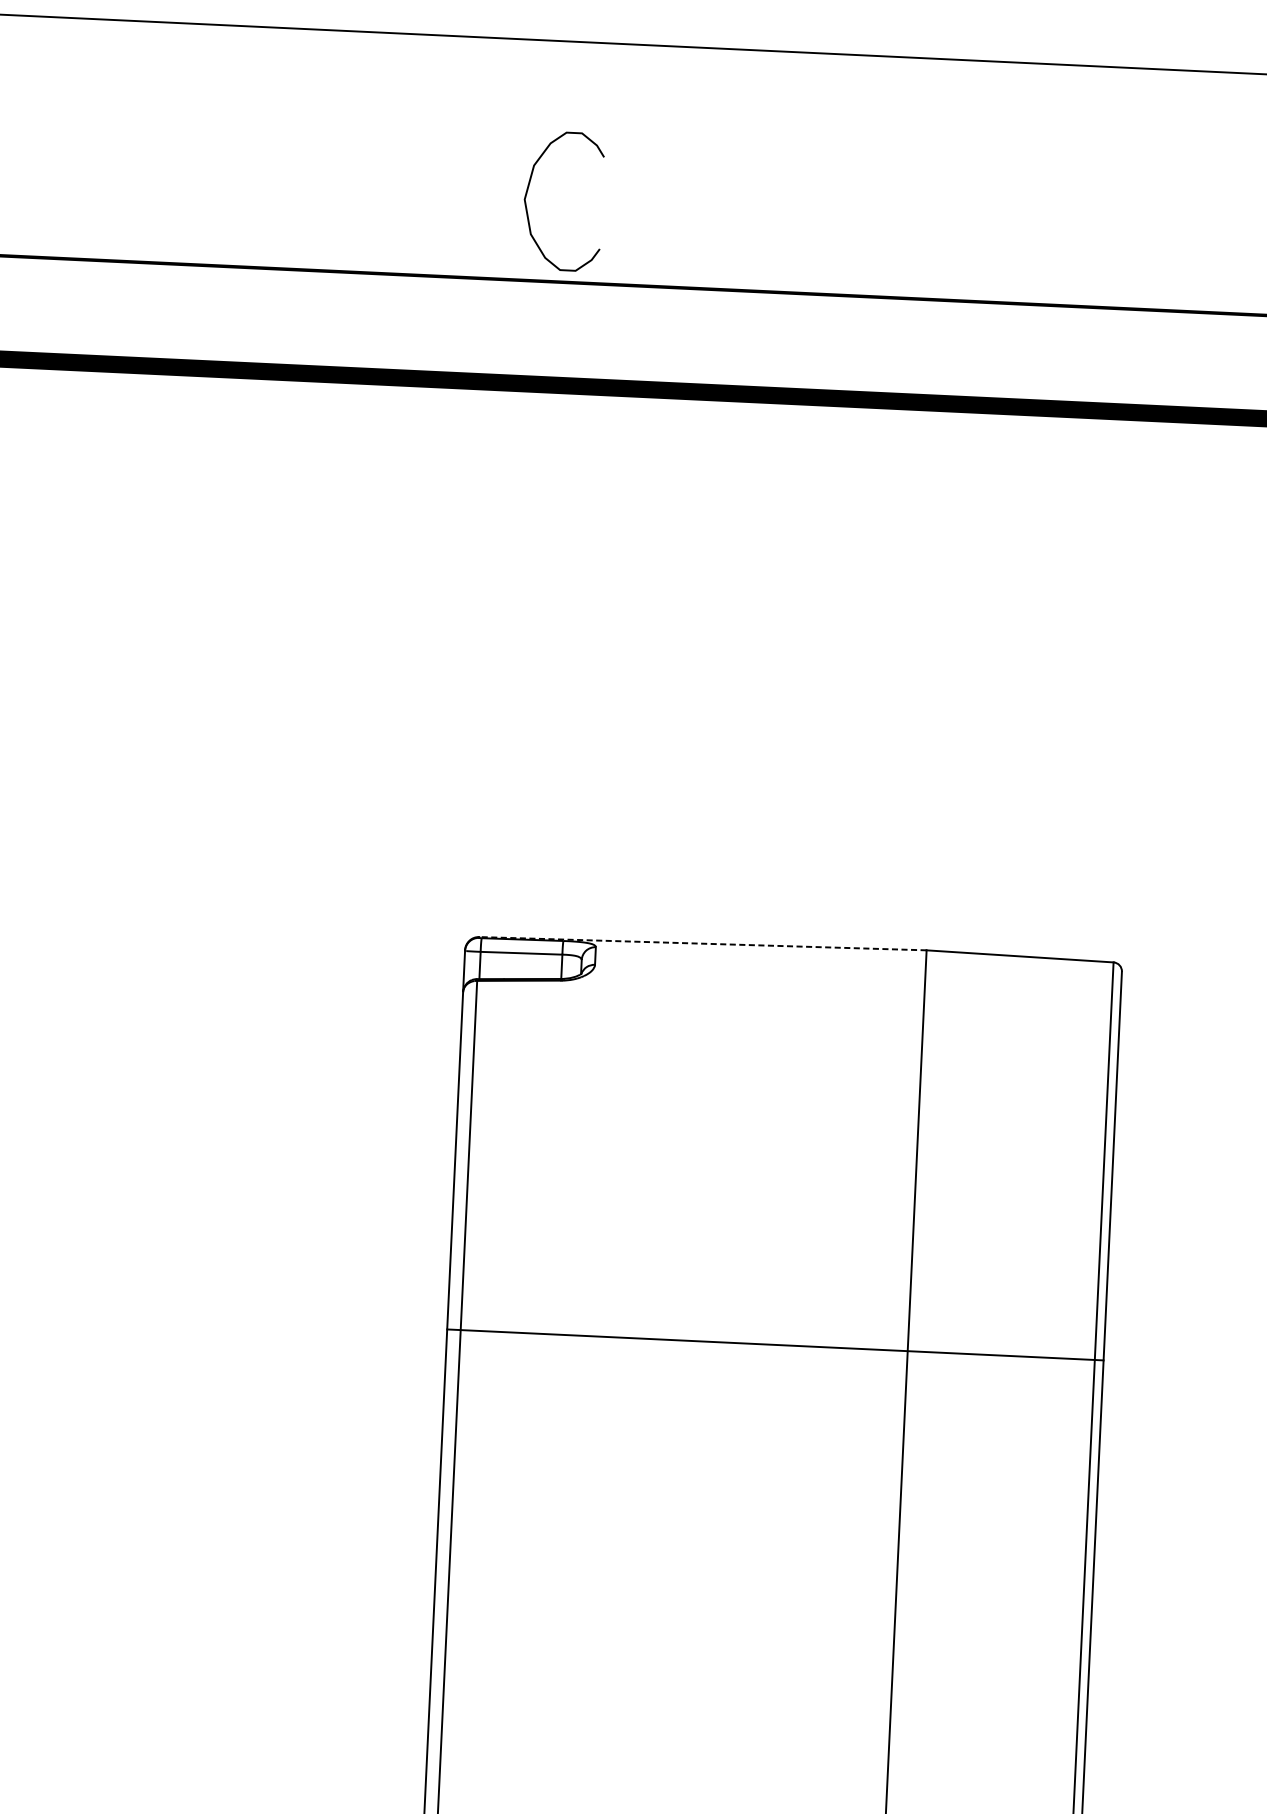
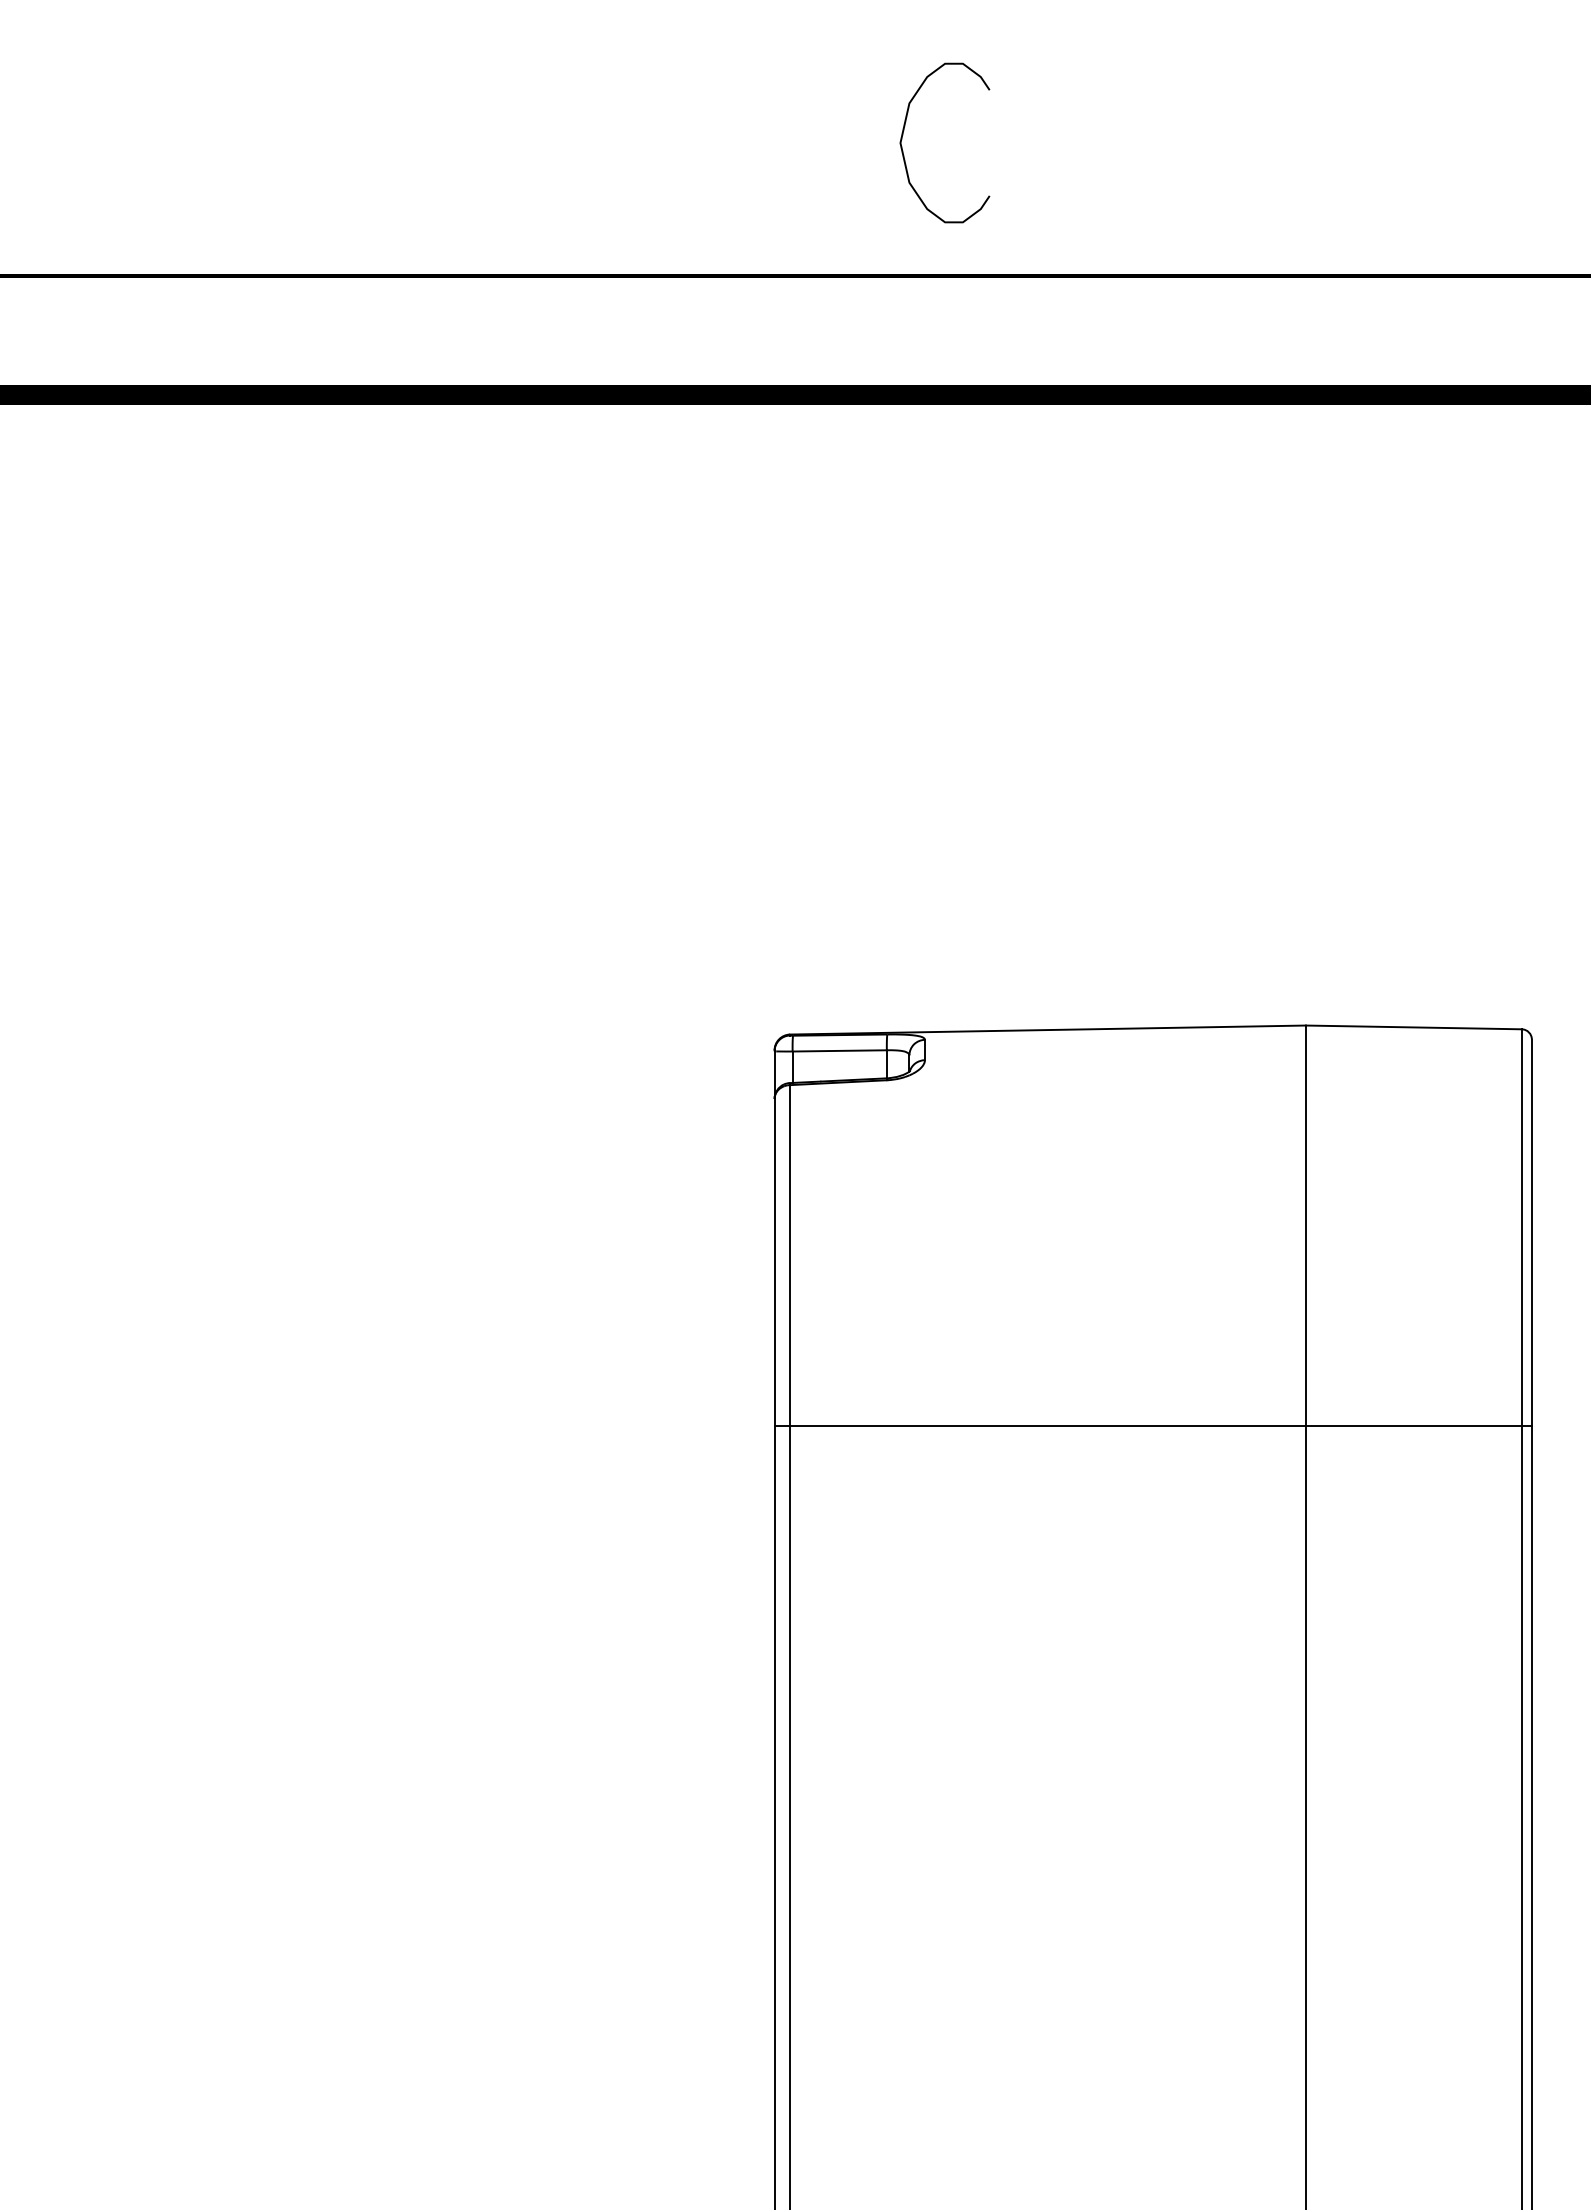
curve: (527, 193) -> (903, 135), moved
line: (703, 944) -> (1048, 1030), dashed -> solid
line: (774, 1344) -> (1152, 1425), moved

